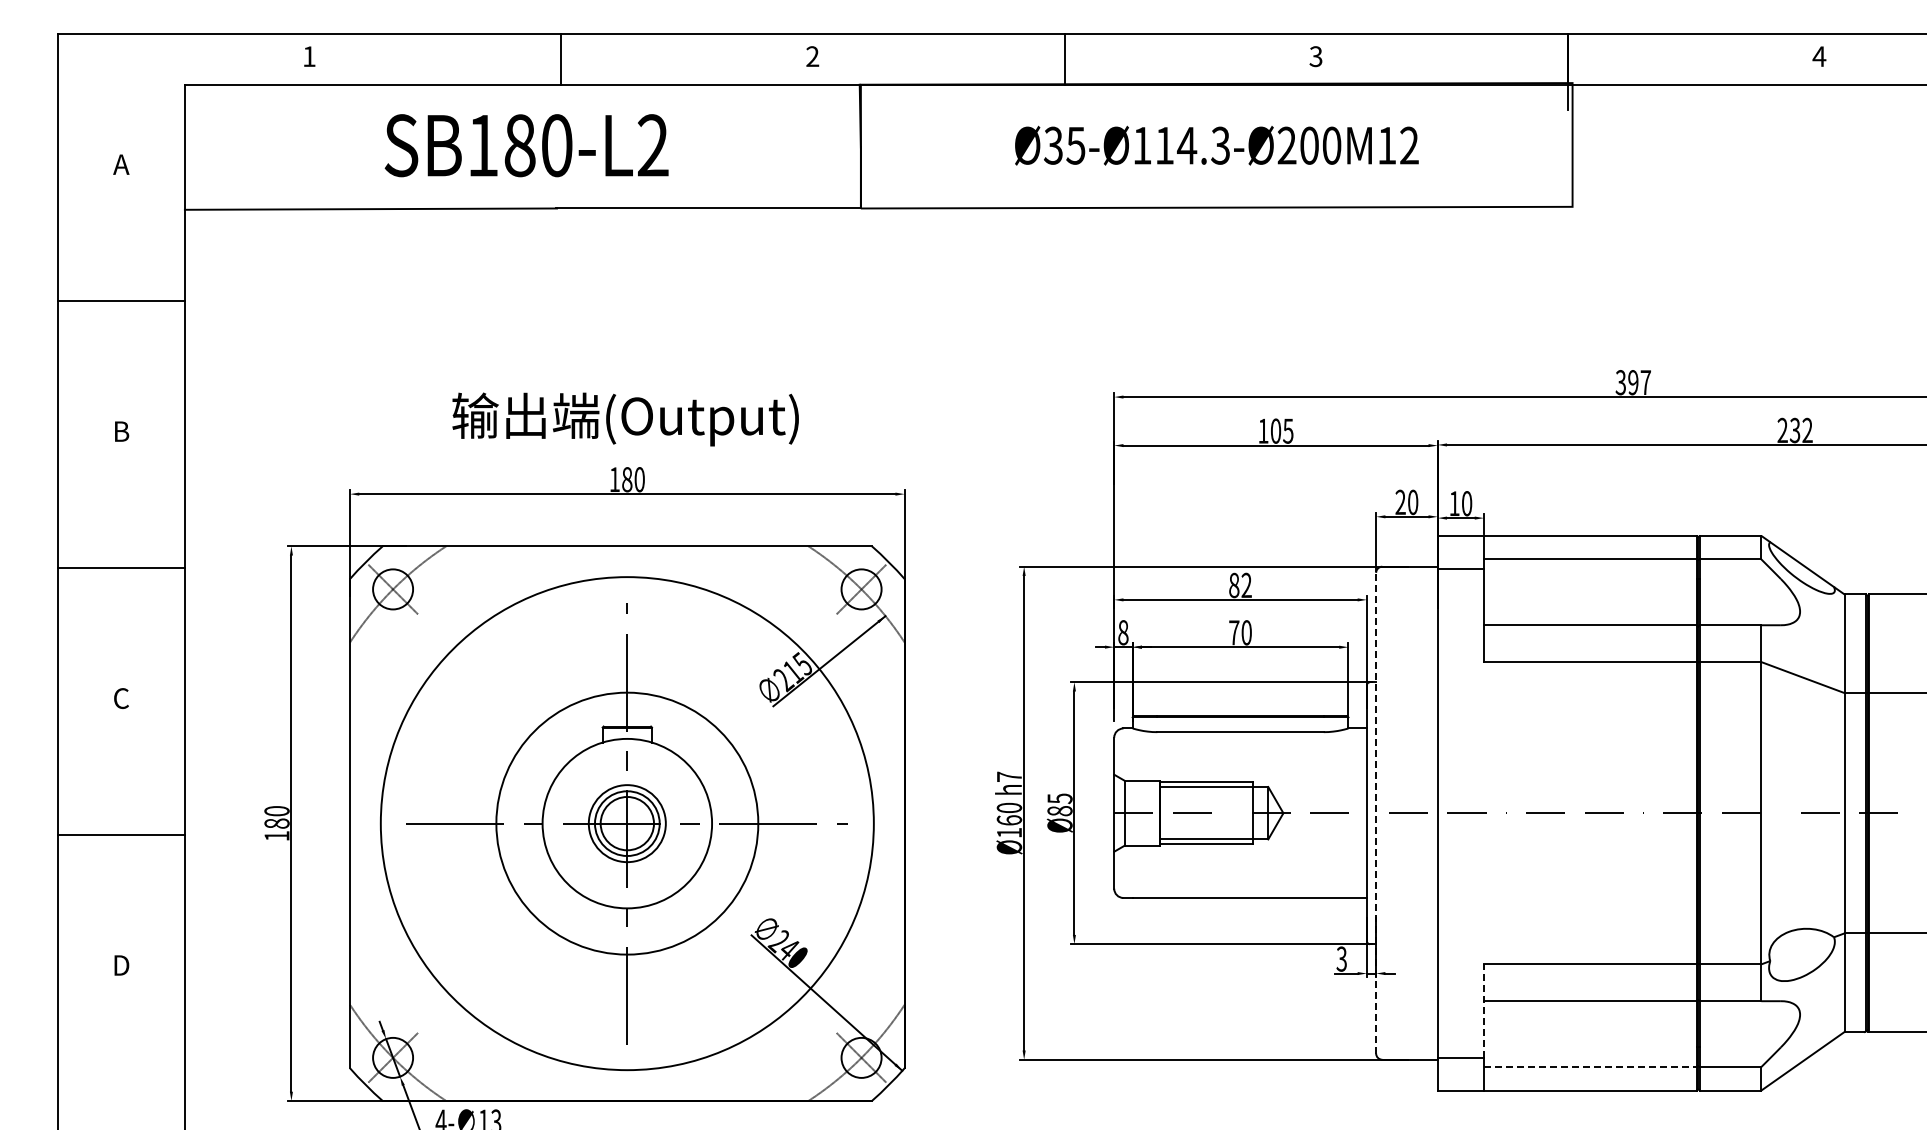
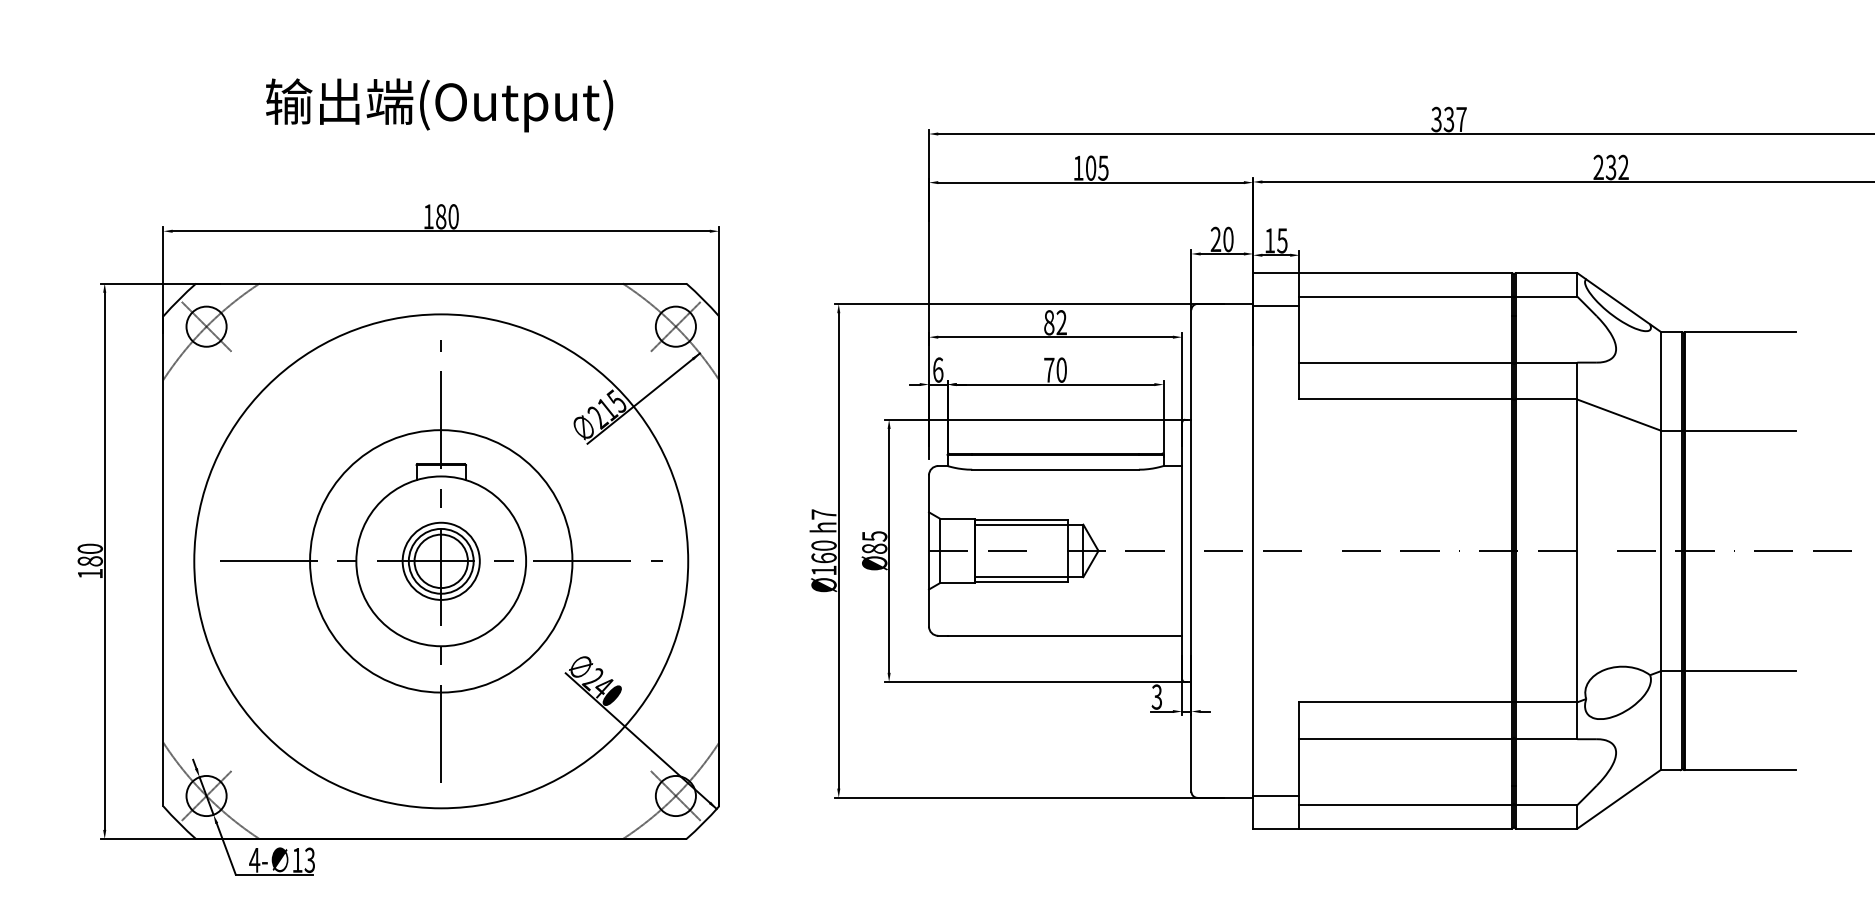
text: (1633, 382) -> (1449, 119), 397 -> 337
text: (625, 419) -> (439, 105), moved
text: (1466, 503) -> (1281, 240), 10 -> 15
text: (1123, 632) -> (938, 369), 8 -> 6
line: (1376, 812) -> (1191, 550), dashed -> solid
line: (1484, 1011) -> (1299, 749), dashed -> solid
line: (1590, 1067) -> (1406, 805), dashed -> solid

